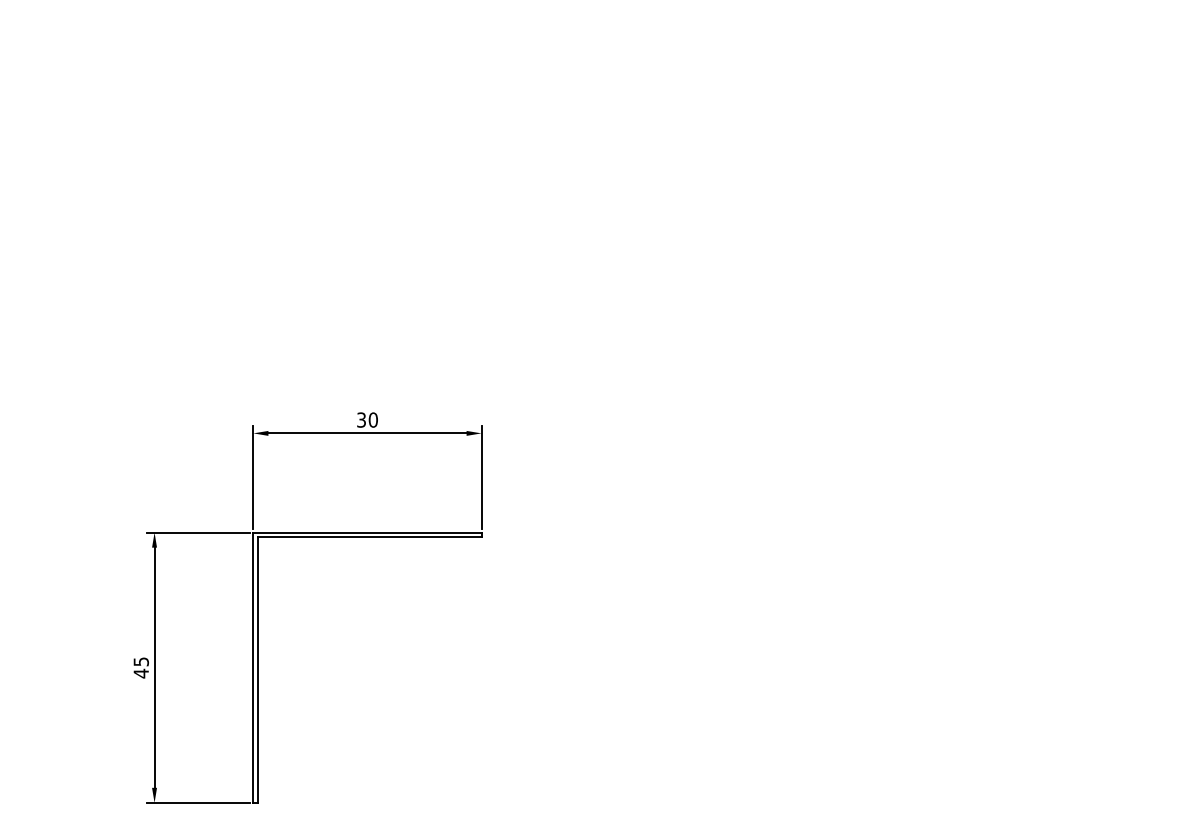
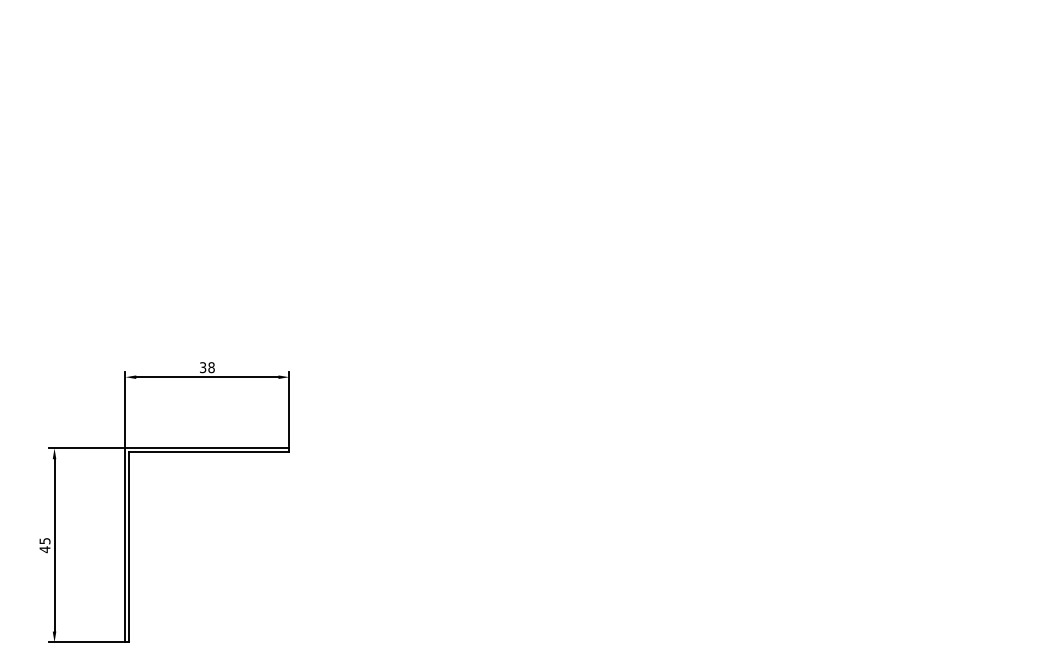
text: (373, 419) -> (211, 367), 30 -> 38

